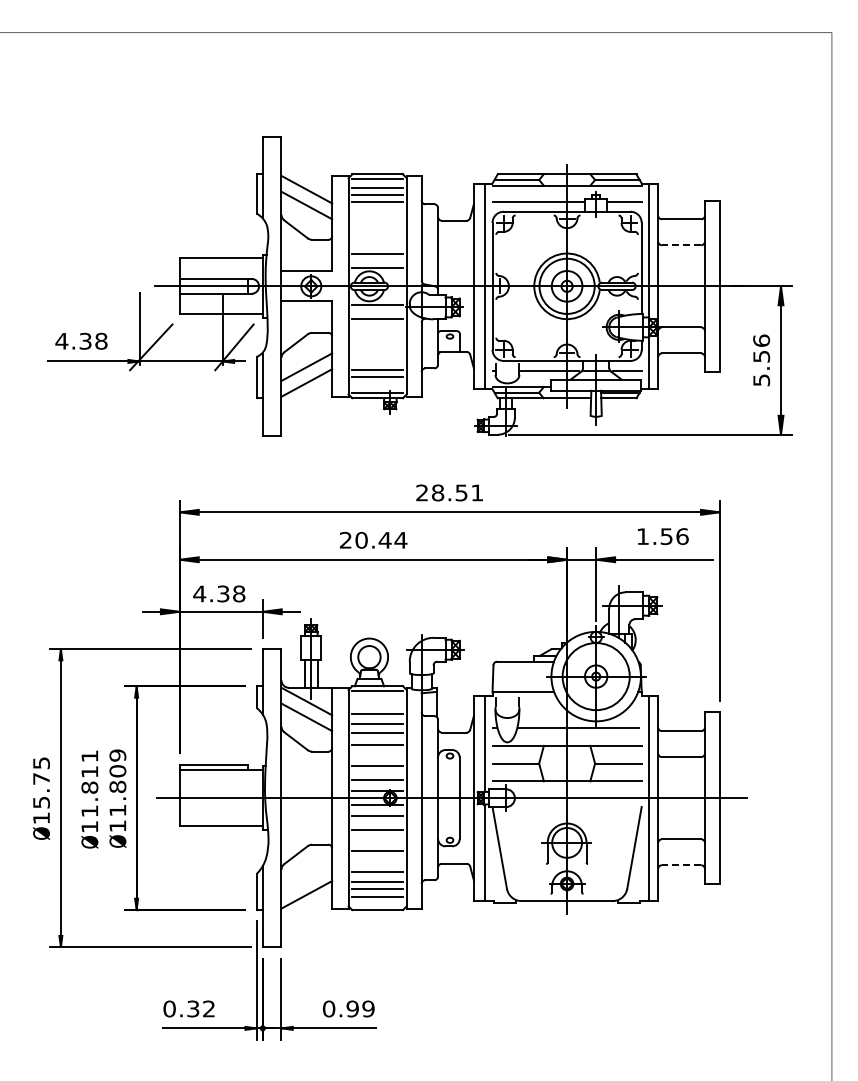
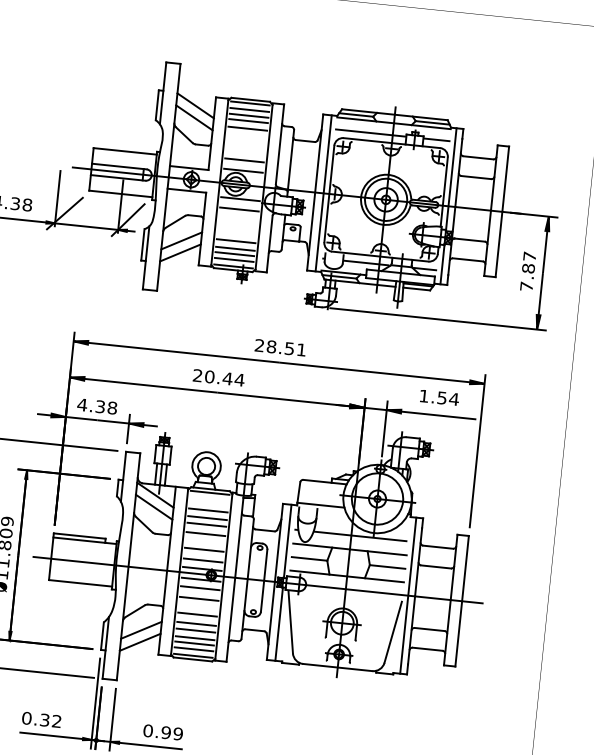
line: (377, 212) -> (247, 128), added
line: (681, 245) -> (476, 177), dashed -> solid
line: (377, 360) -> (236, 241), added
text: (761, 360) -> (528, 271), 5.56 -> 7.87
line: (377, 384) -> (234, 259), added
text: (681, 536) -> (453, 399), 1.56 -> 1.54
line: (377, 863) -> (196, 624), added
line: (681, 865) -> (427, 649), dashed -> solid
line: (306, 878) -> (141, 629), added
line: (377, 905) -> (193, 655), added

